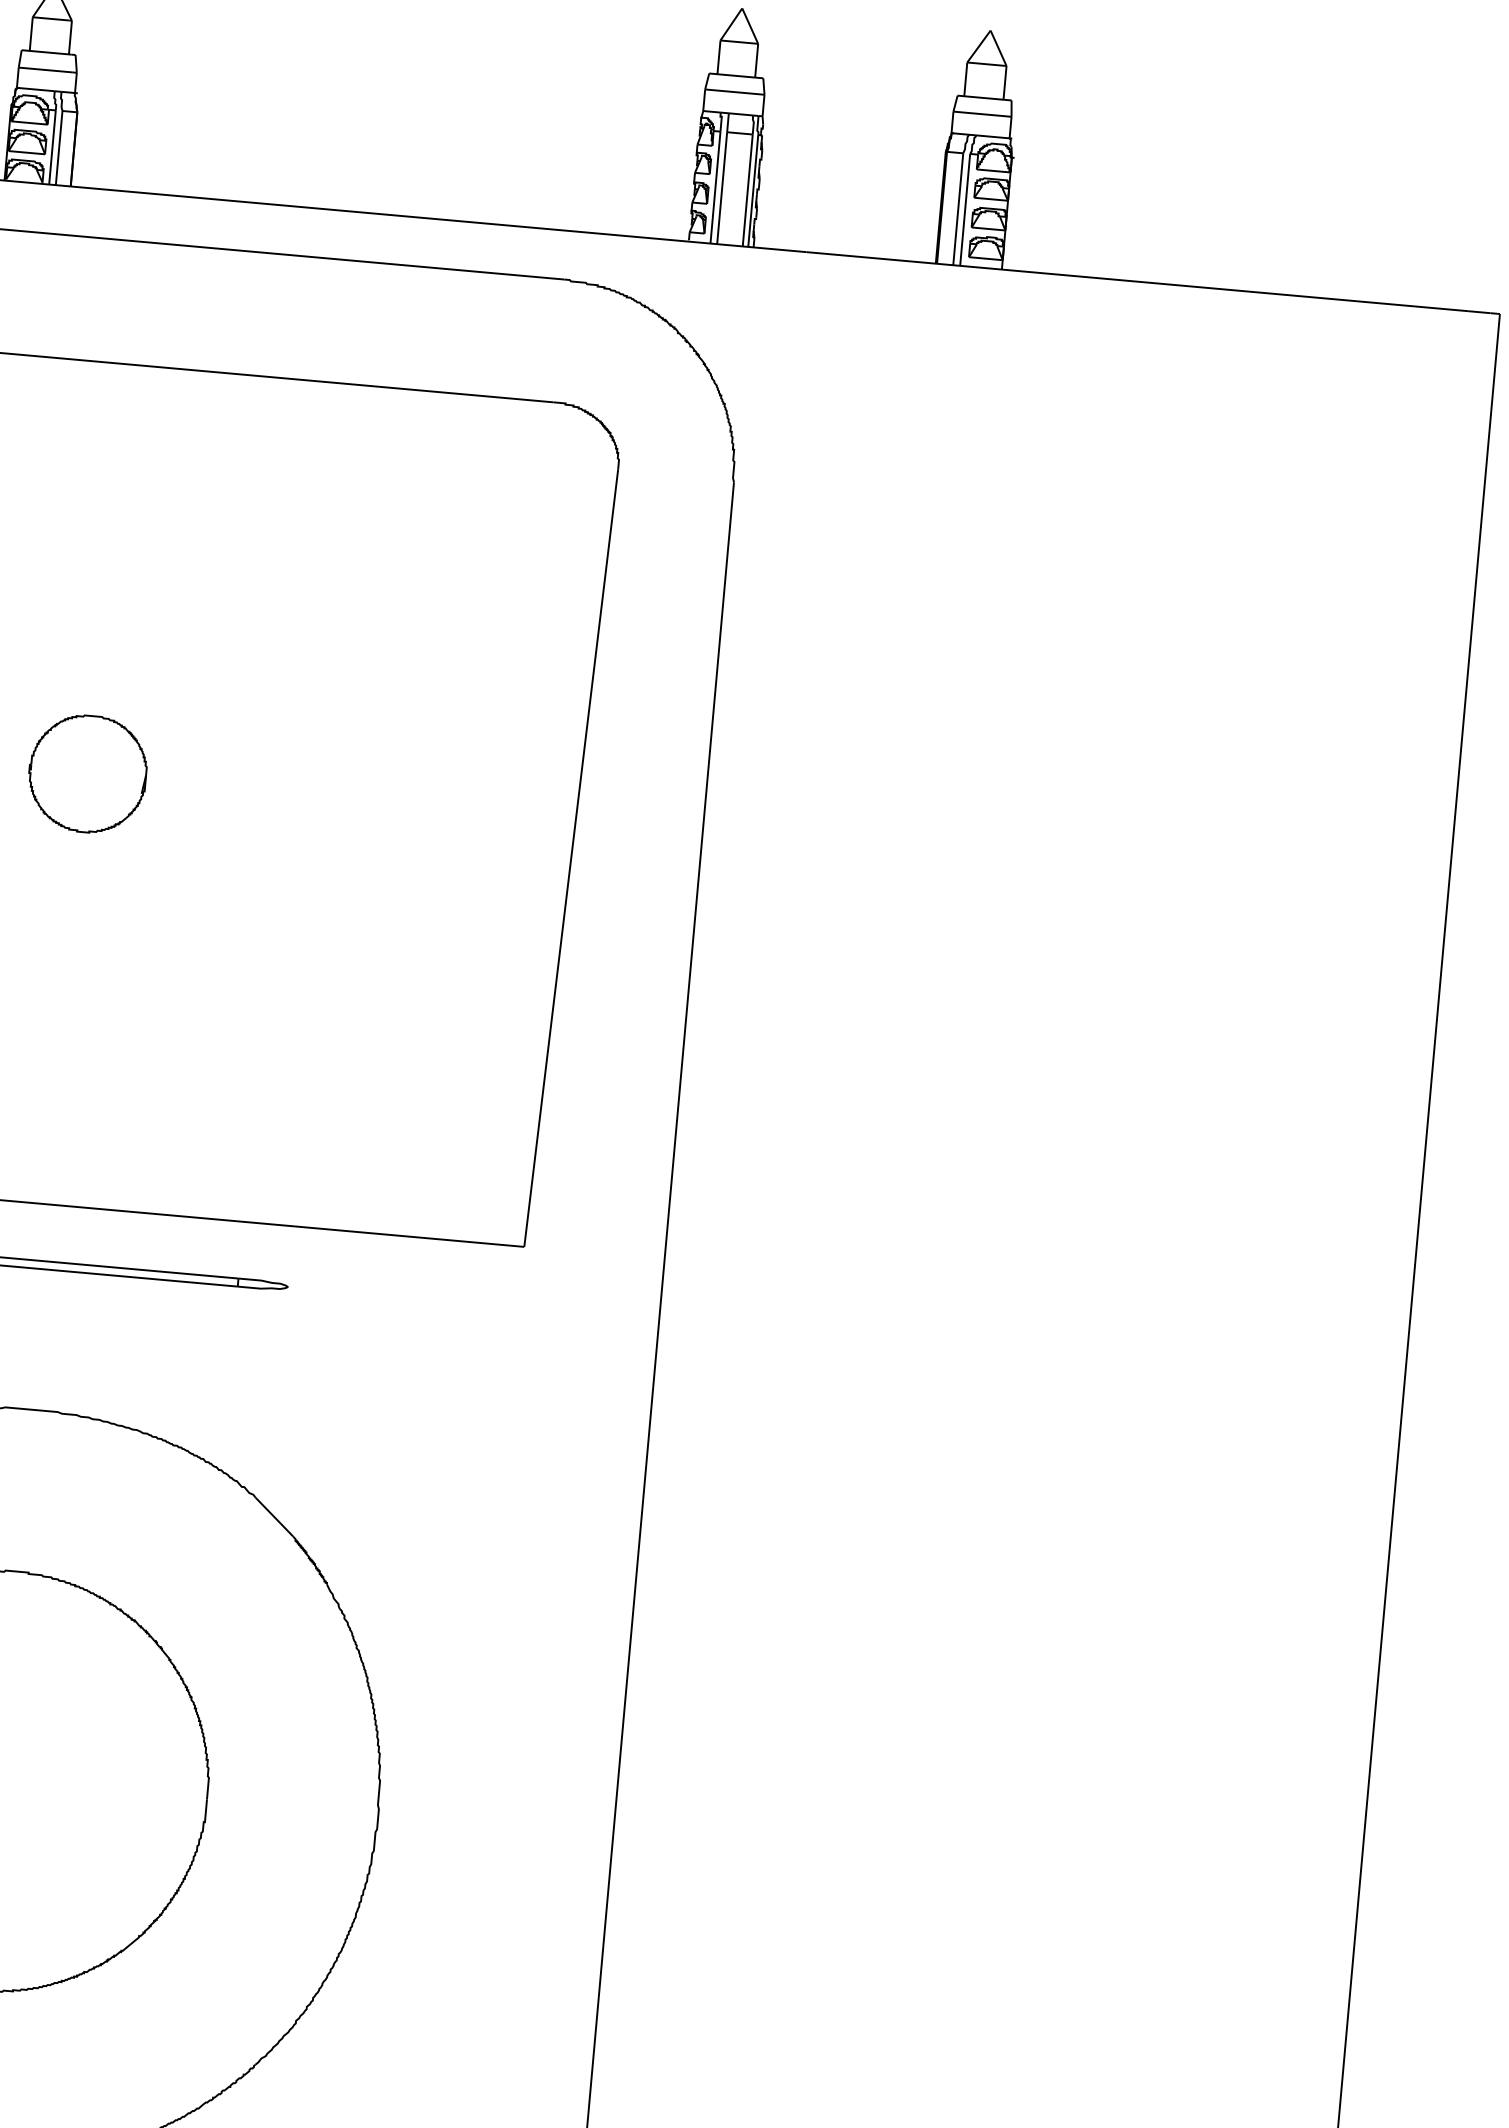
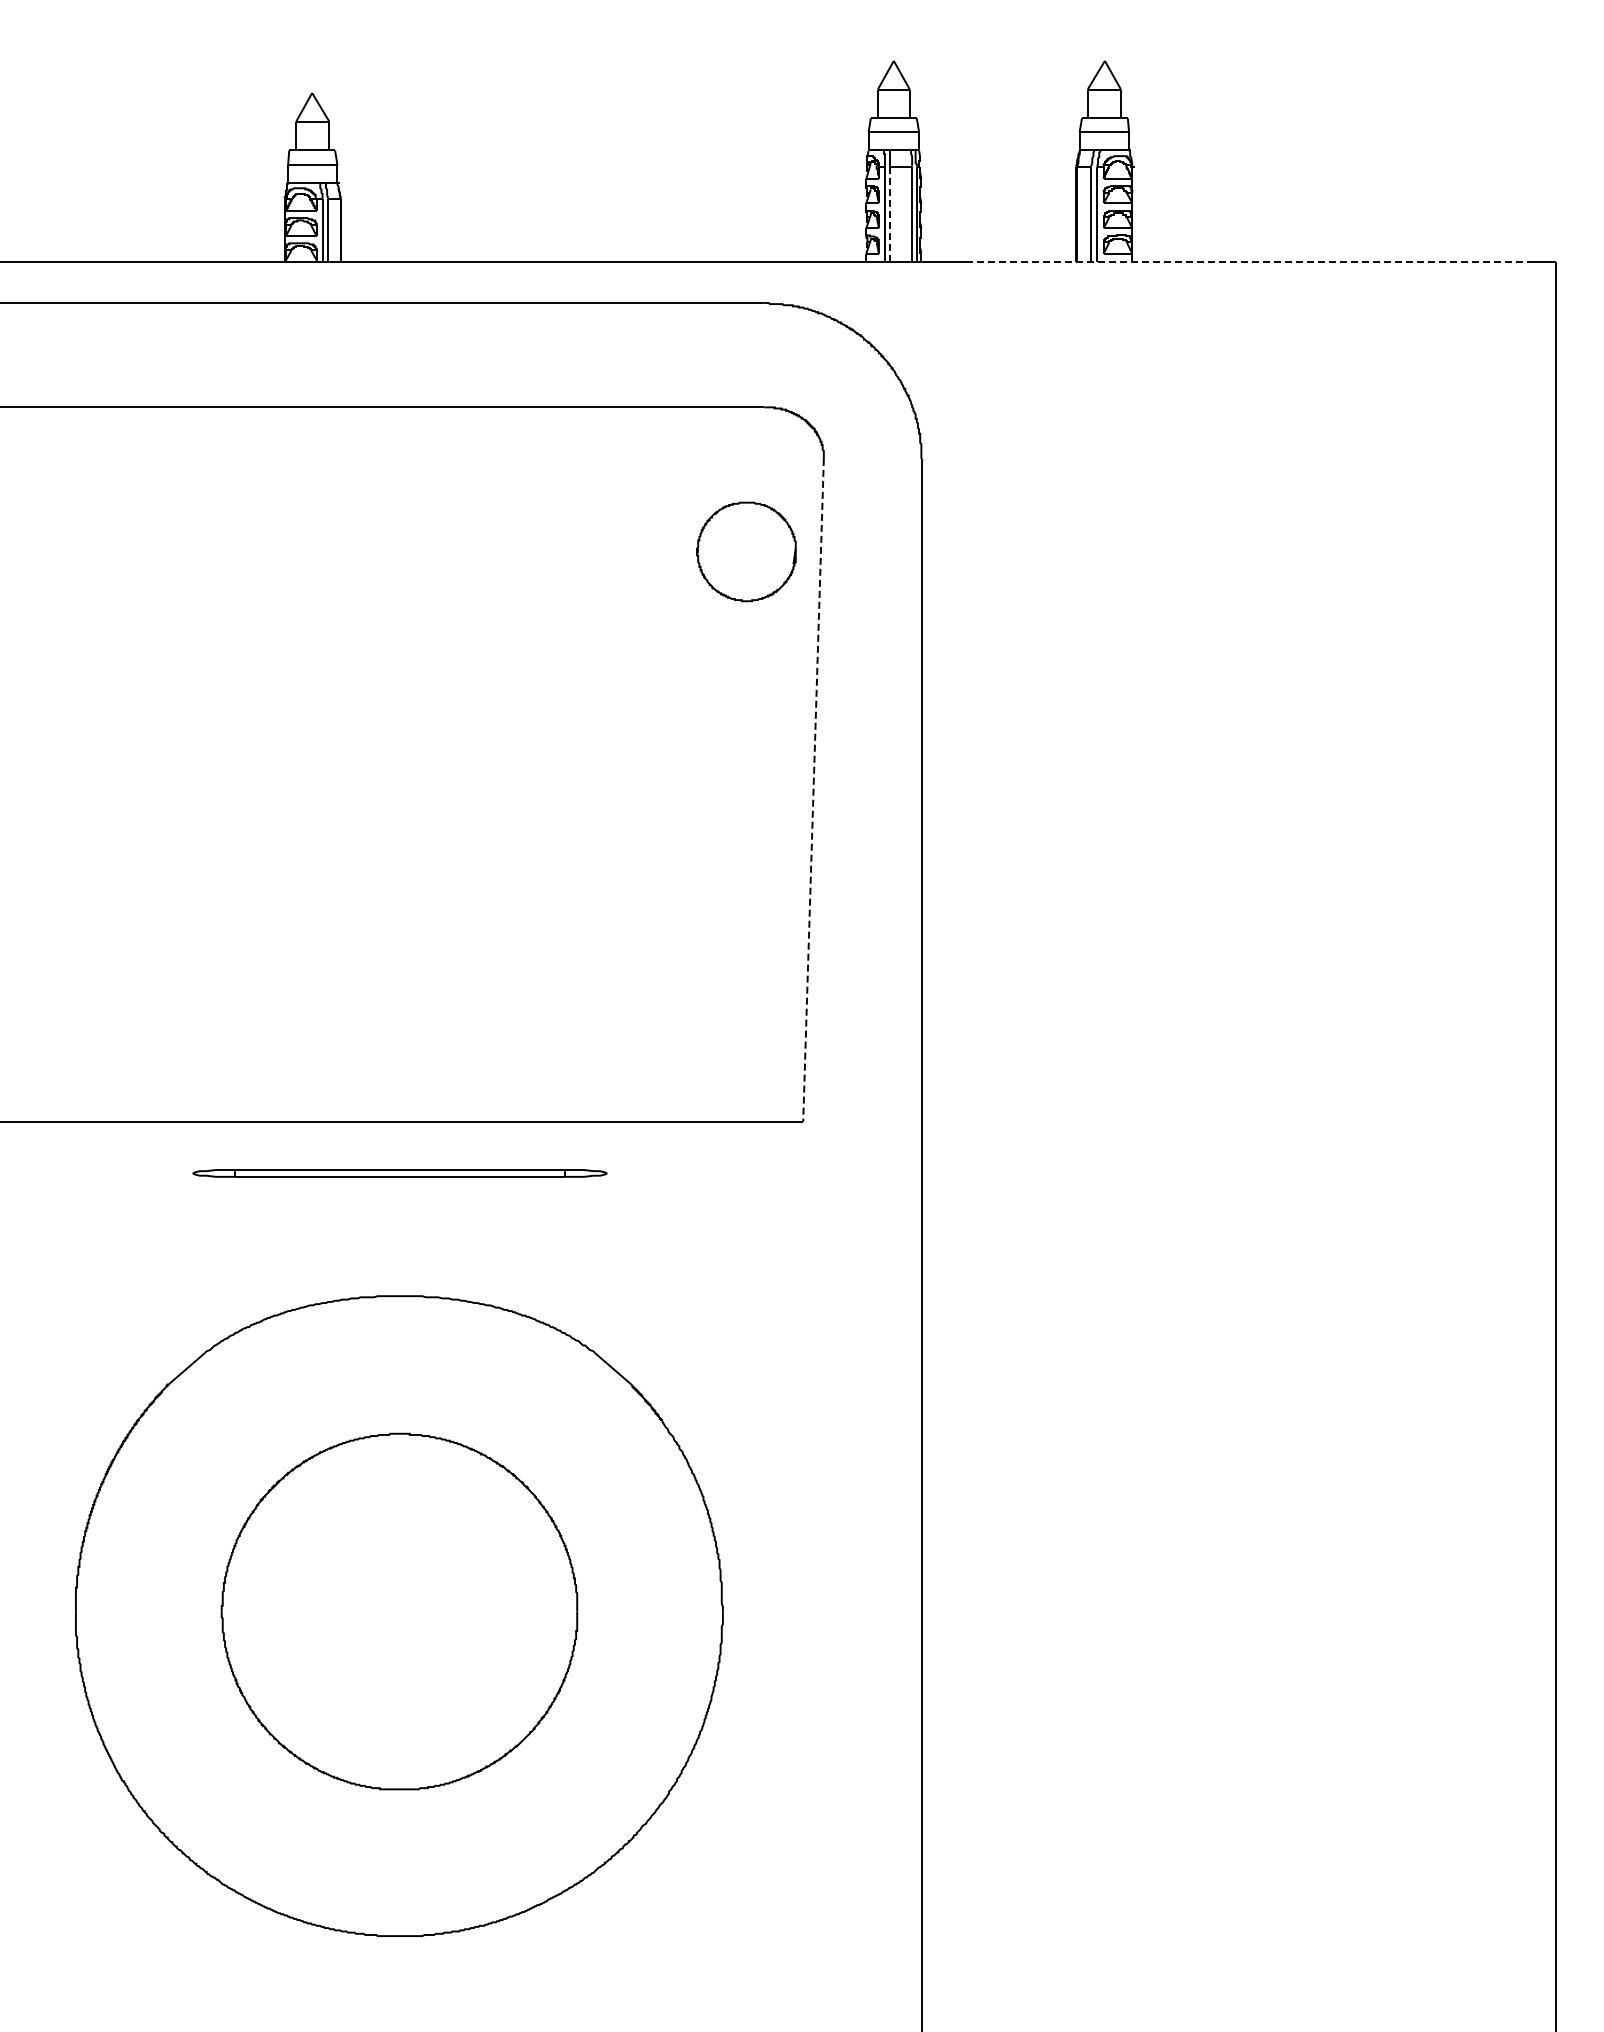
line: (722, 188) -> (890, 214), solid -> dashed
line: (1137, 281) -> (1247, 261), solid -> dashed
part: (87, 773) -> (746, 551), moved
line: (571, 858) -> (813, 790), solid -> dashed

